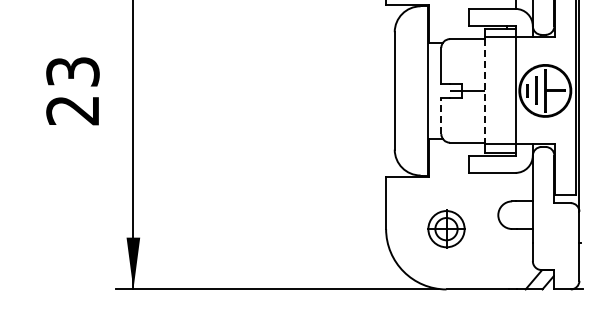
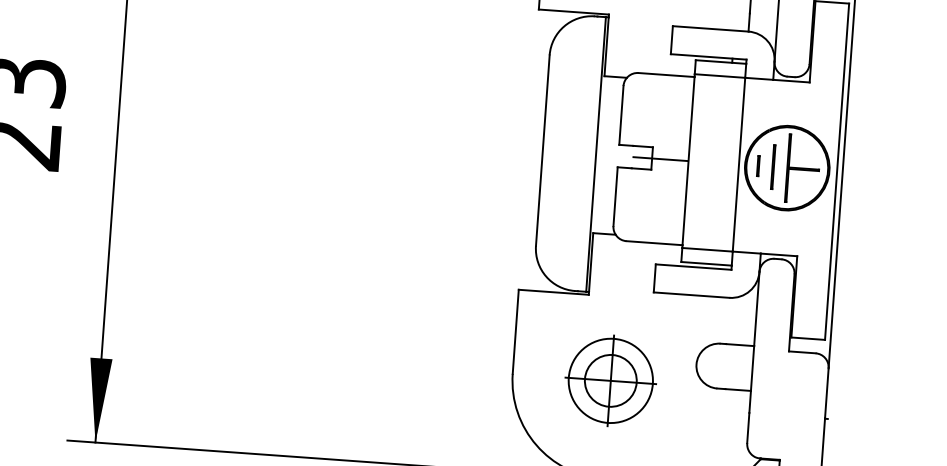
line: (484, 90) -> (688, 160), dashed -> solid
line: (441, 115) -> (615, 195), dashed -> solid
part: (446, 229) -> (610, 381), size x1.43

